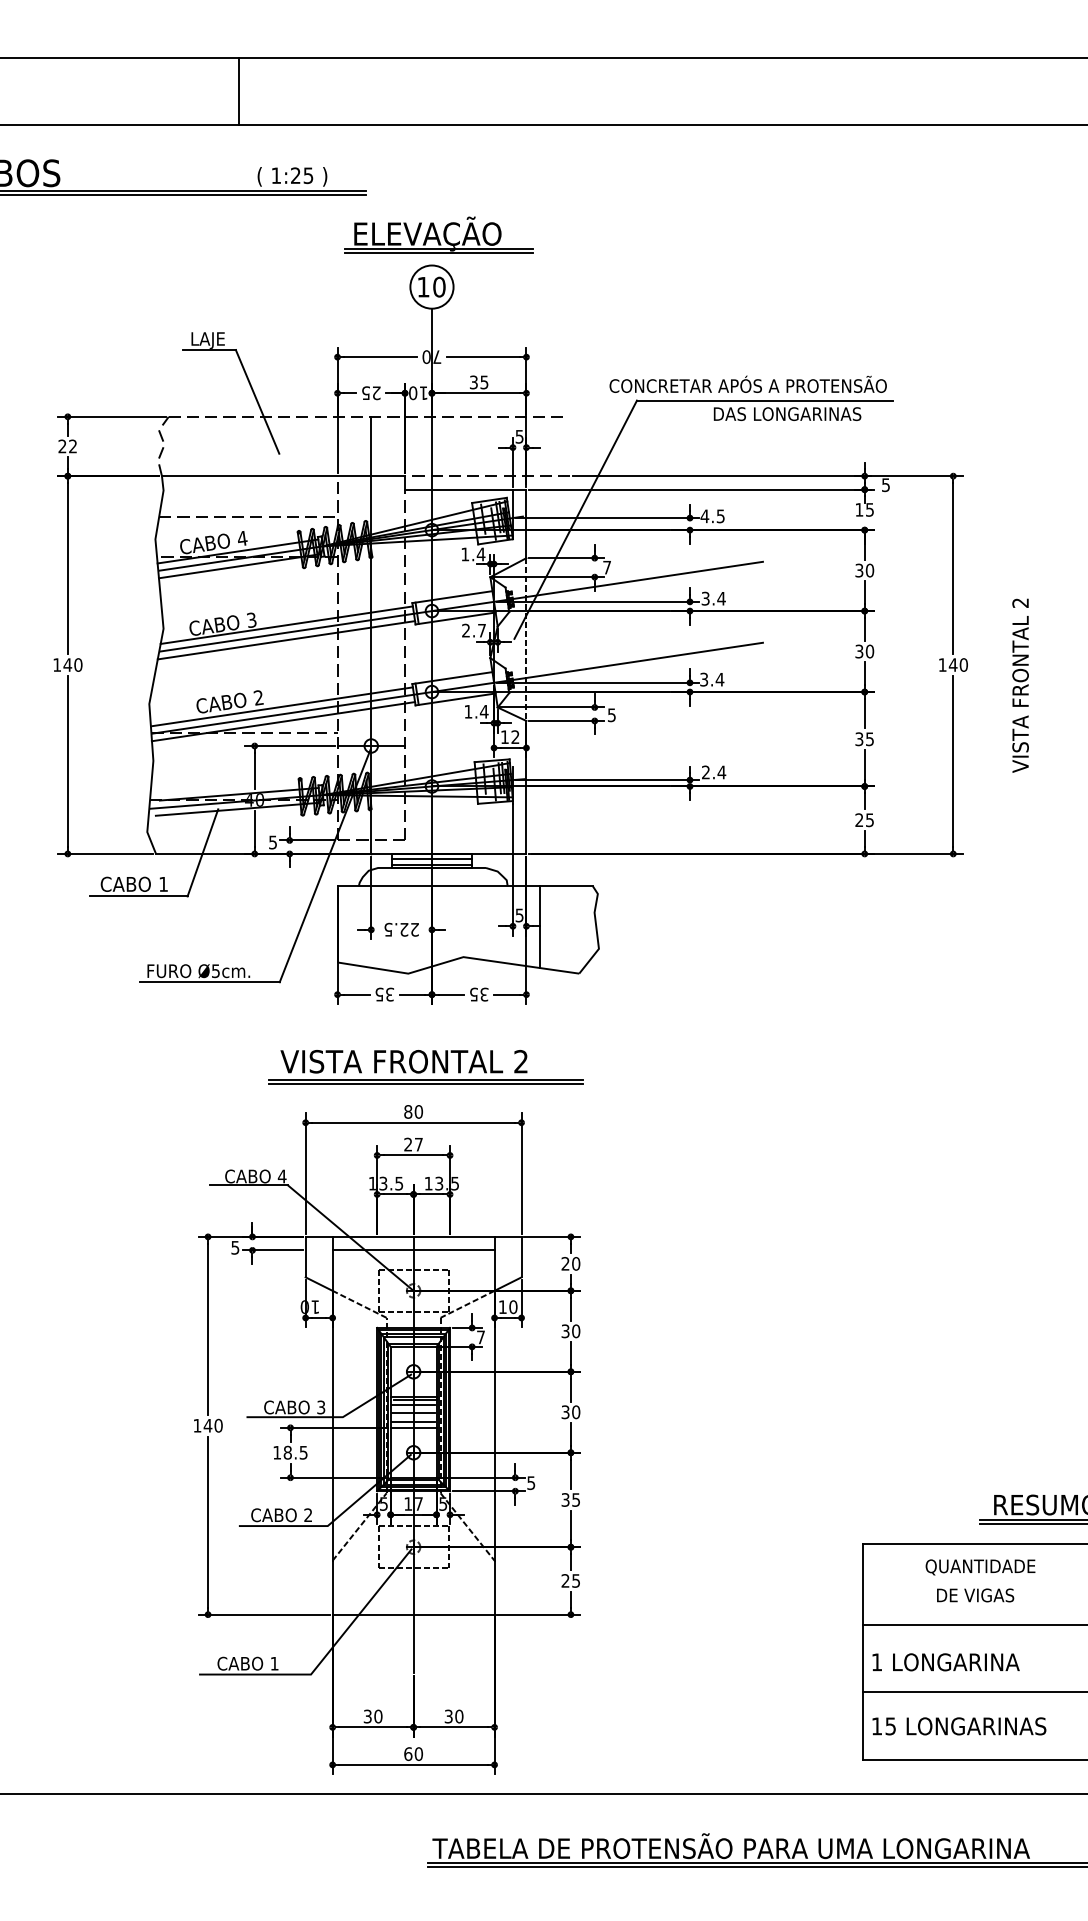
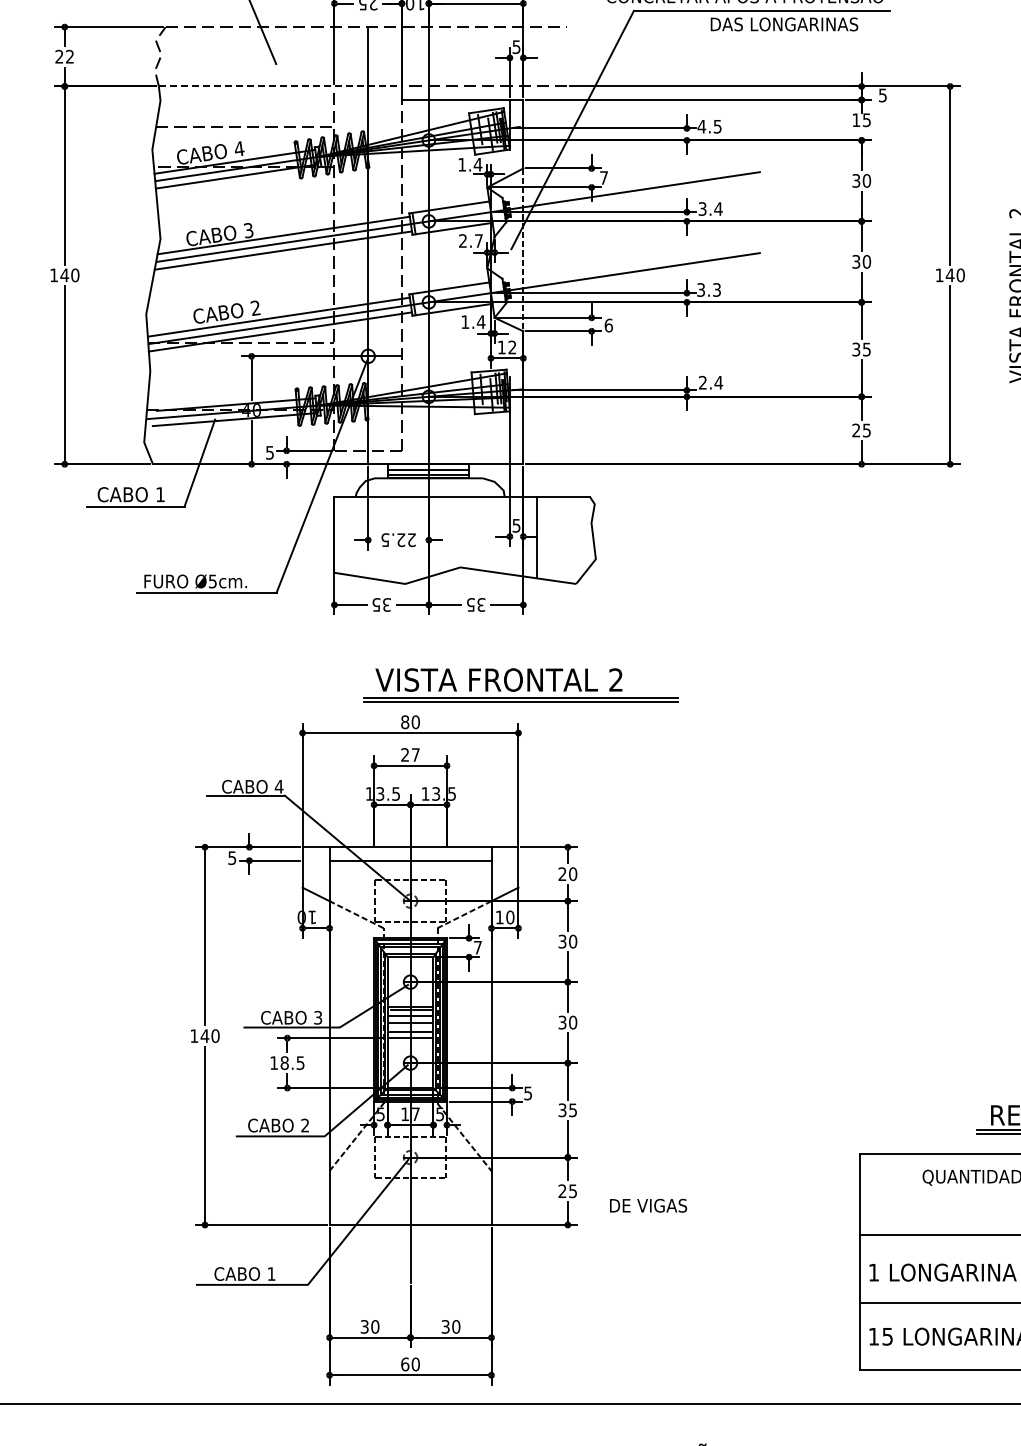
line: (283, 476) -> (280, 86), solid -> dashed
text: (719, 679) -> (716, 289), 3.4 -> 3.3
text: (611, 715) -> (608, 325), 5 -> 6
part: (425, 1067) -> (520, 685), moved
text: (975, 1595) -> (648, 1205), moved

